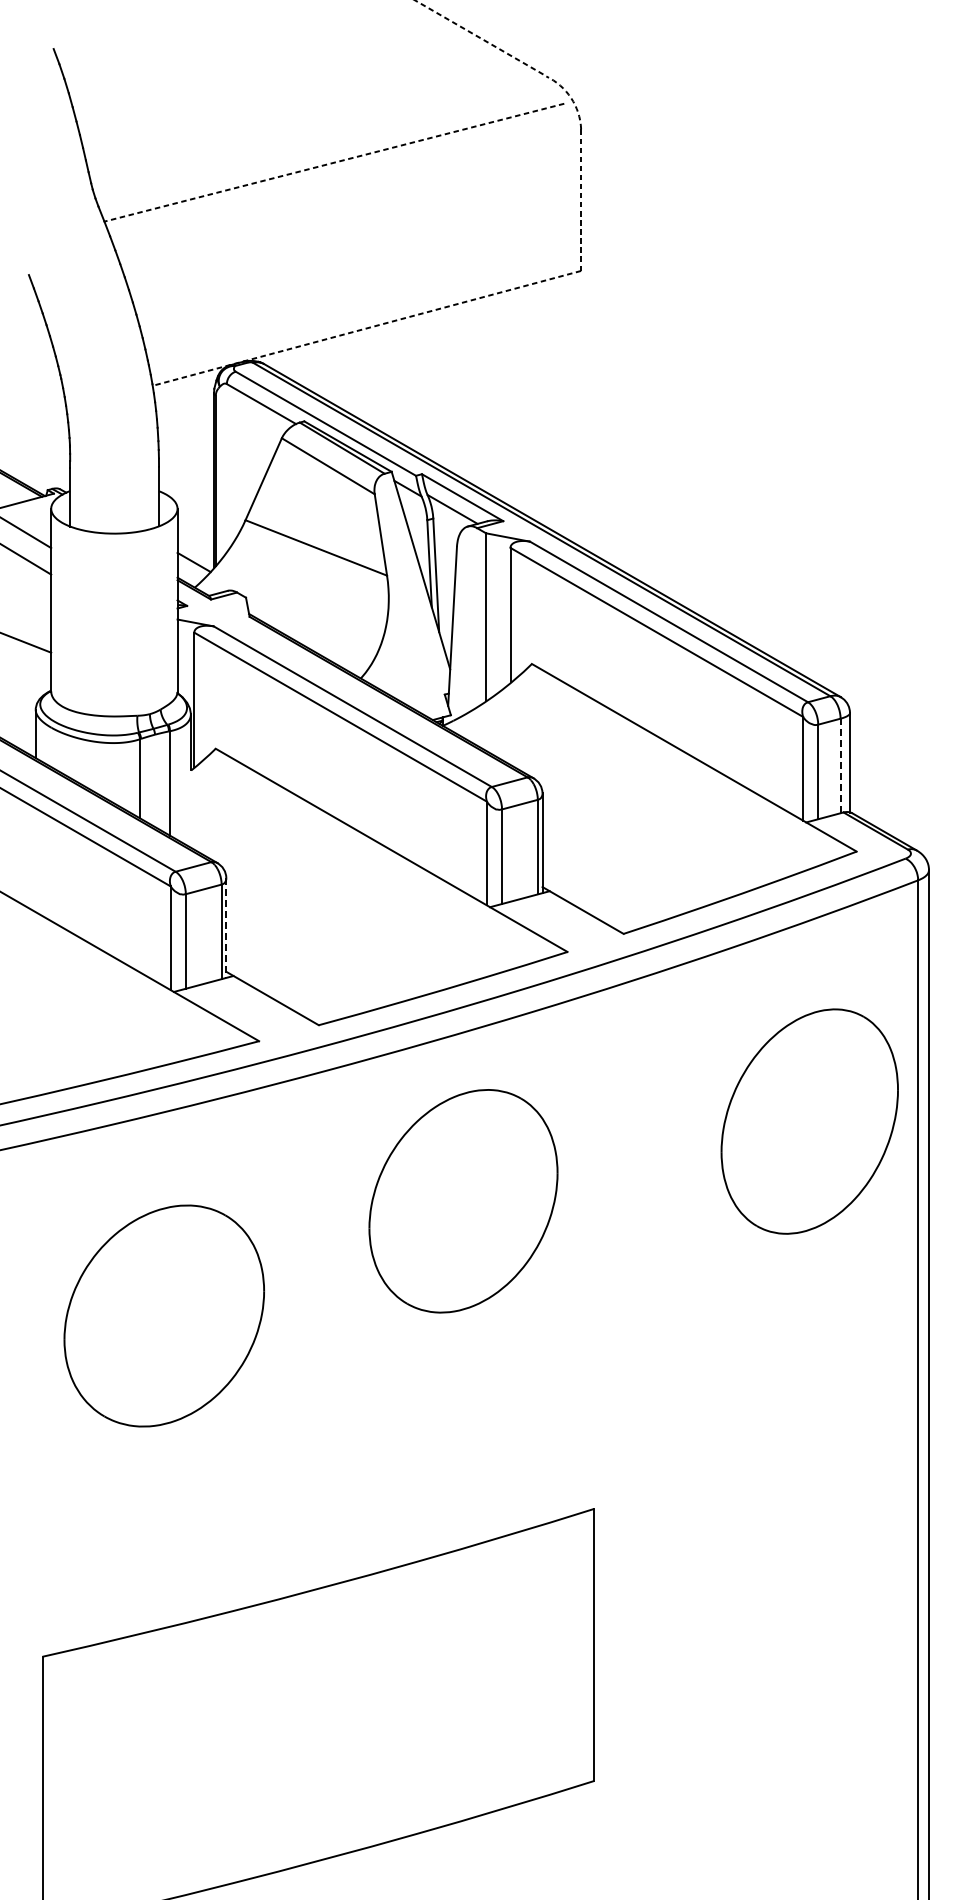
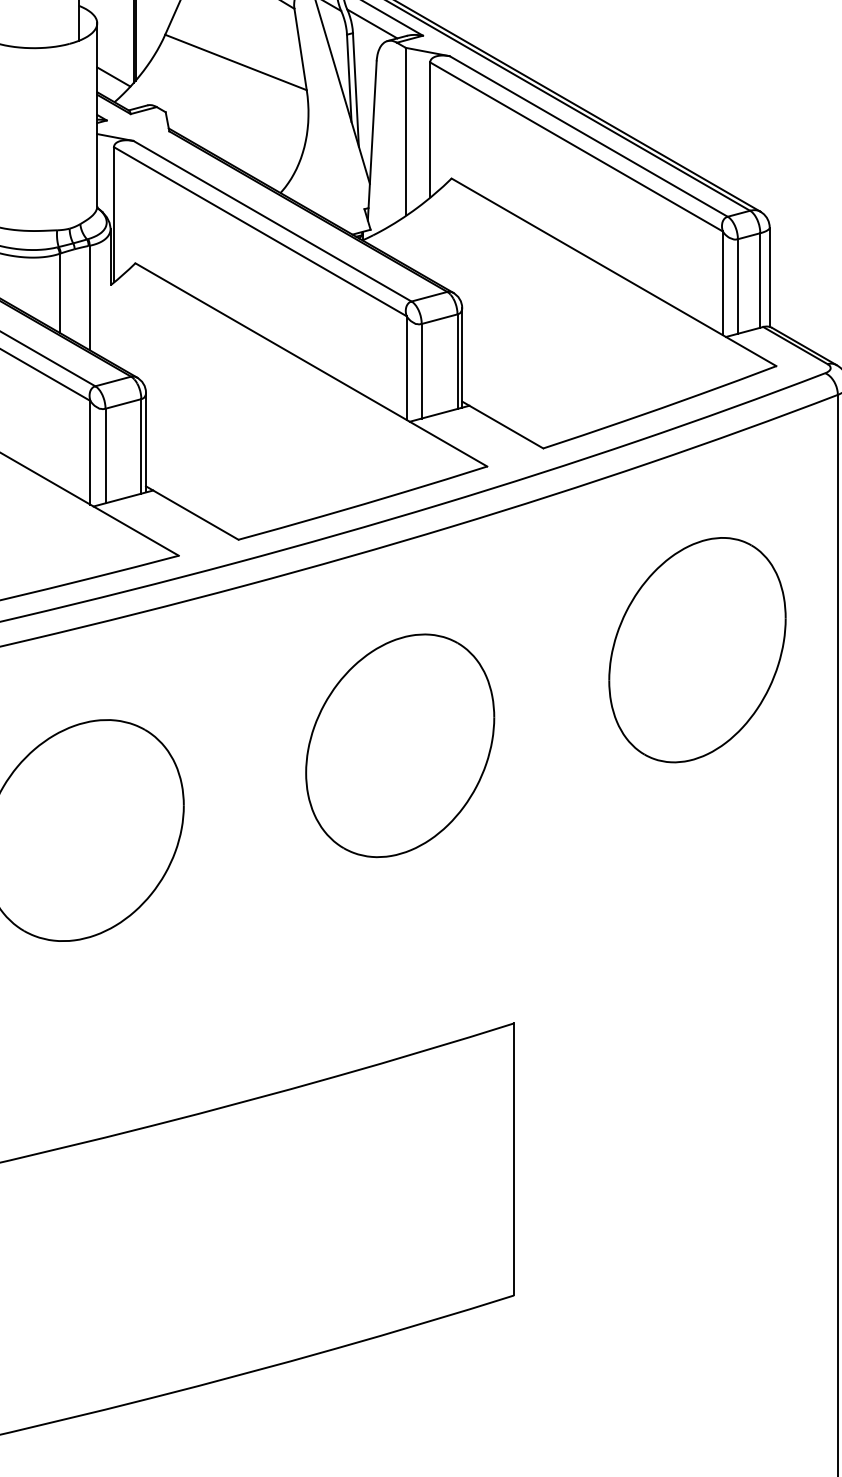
line: (840, 765) -> (760, 280), dashed -> solid
line: (226, 928) -> (146, 443), dashed -> solid
part: (809, 1121) -> (697, 650), moved
part: (463, 1201) -> (400, 746), moved

